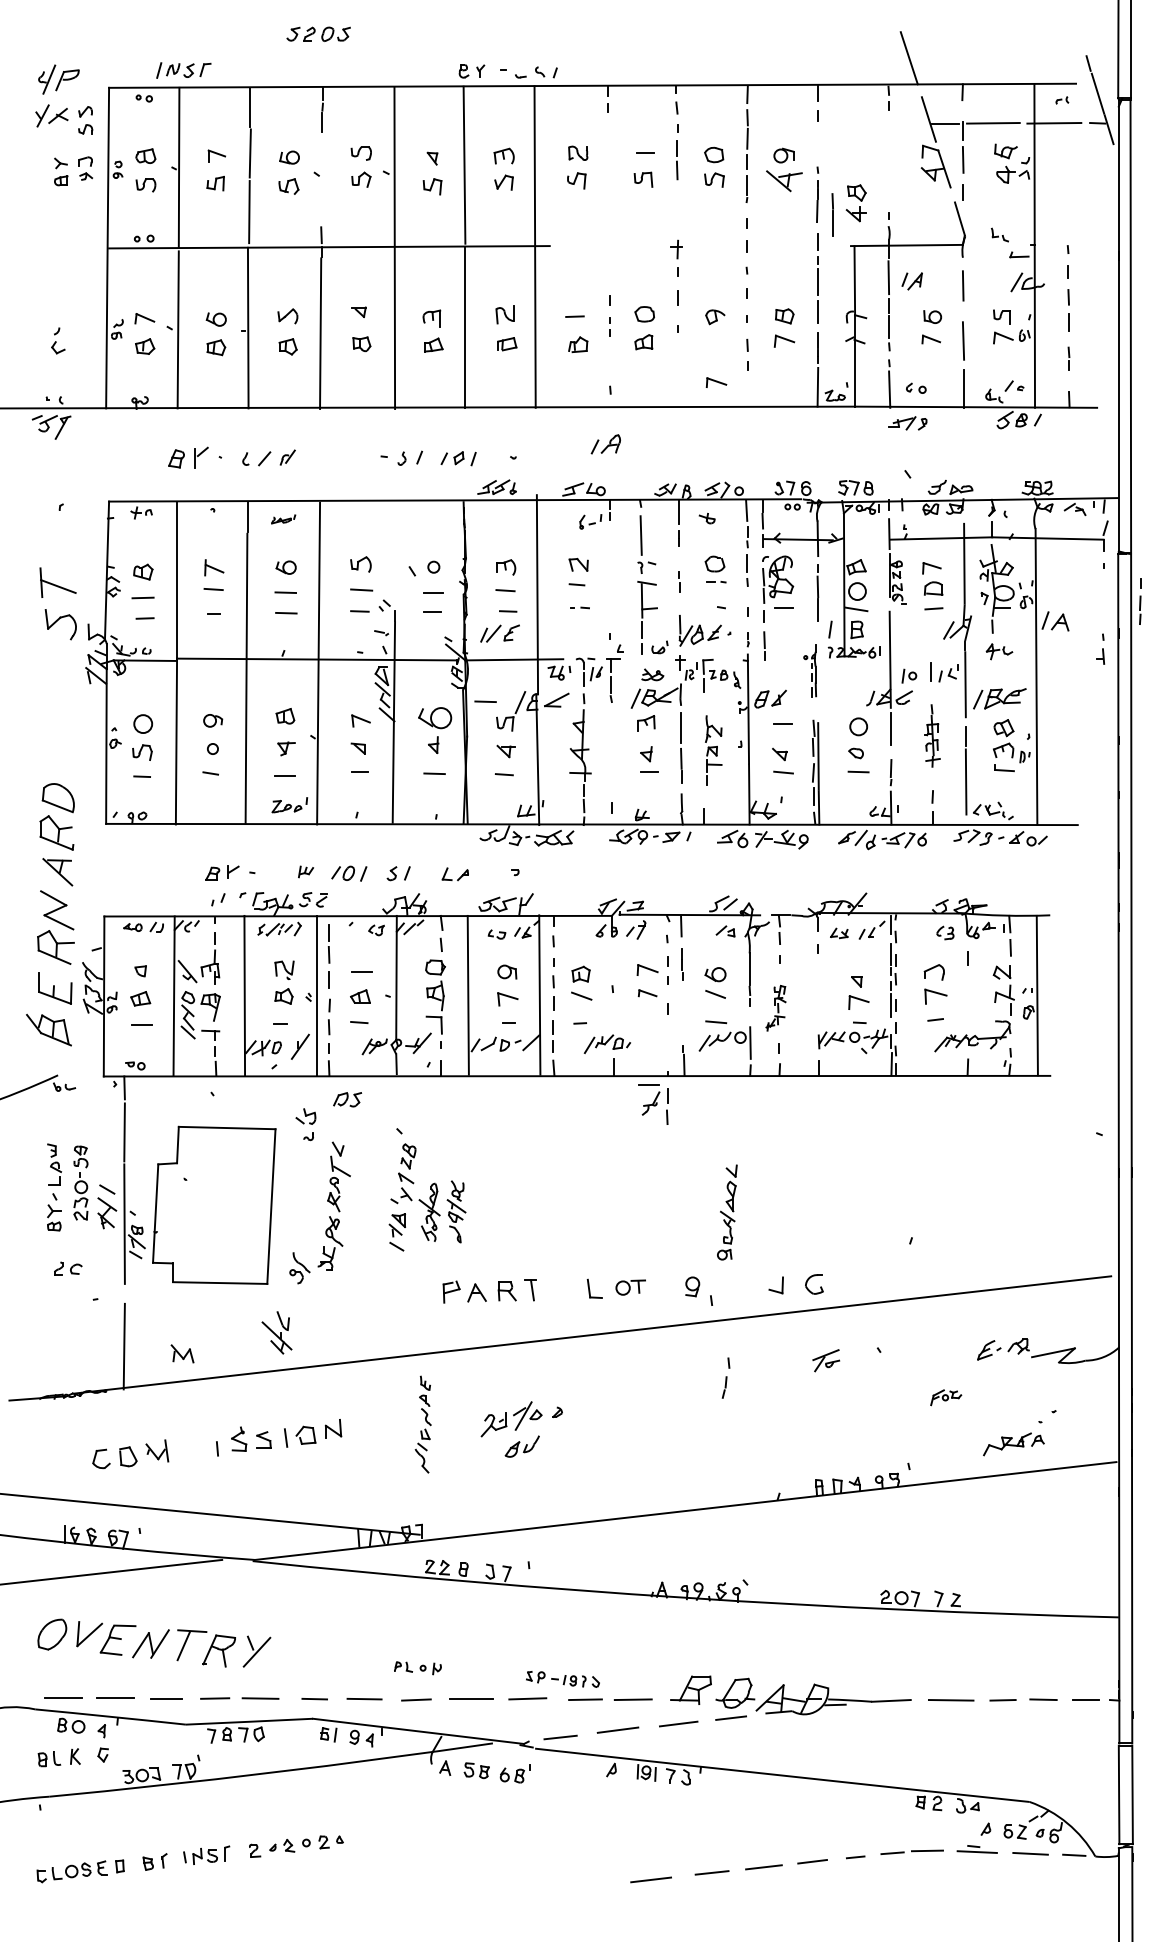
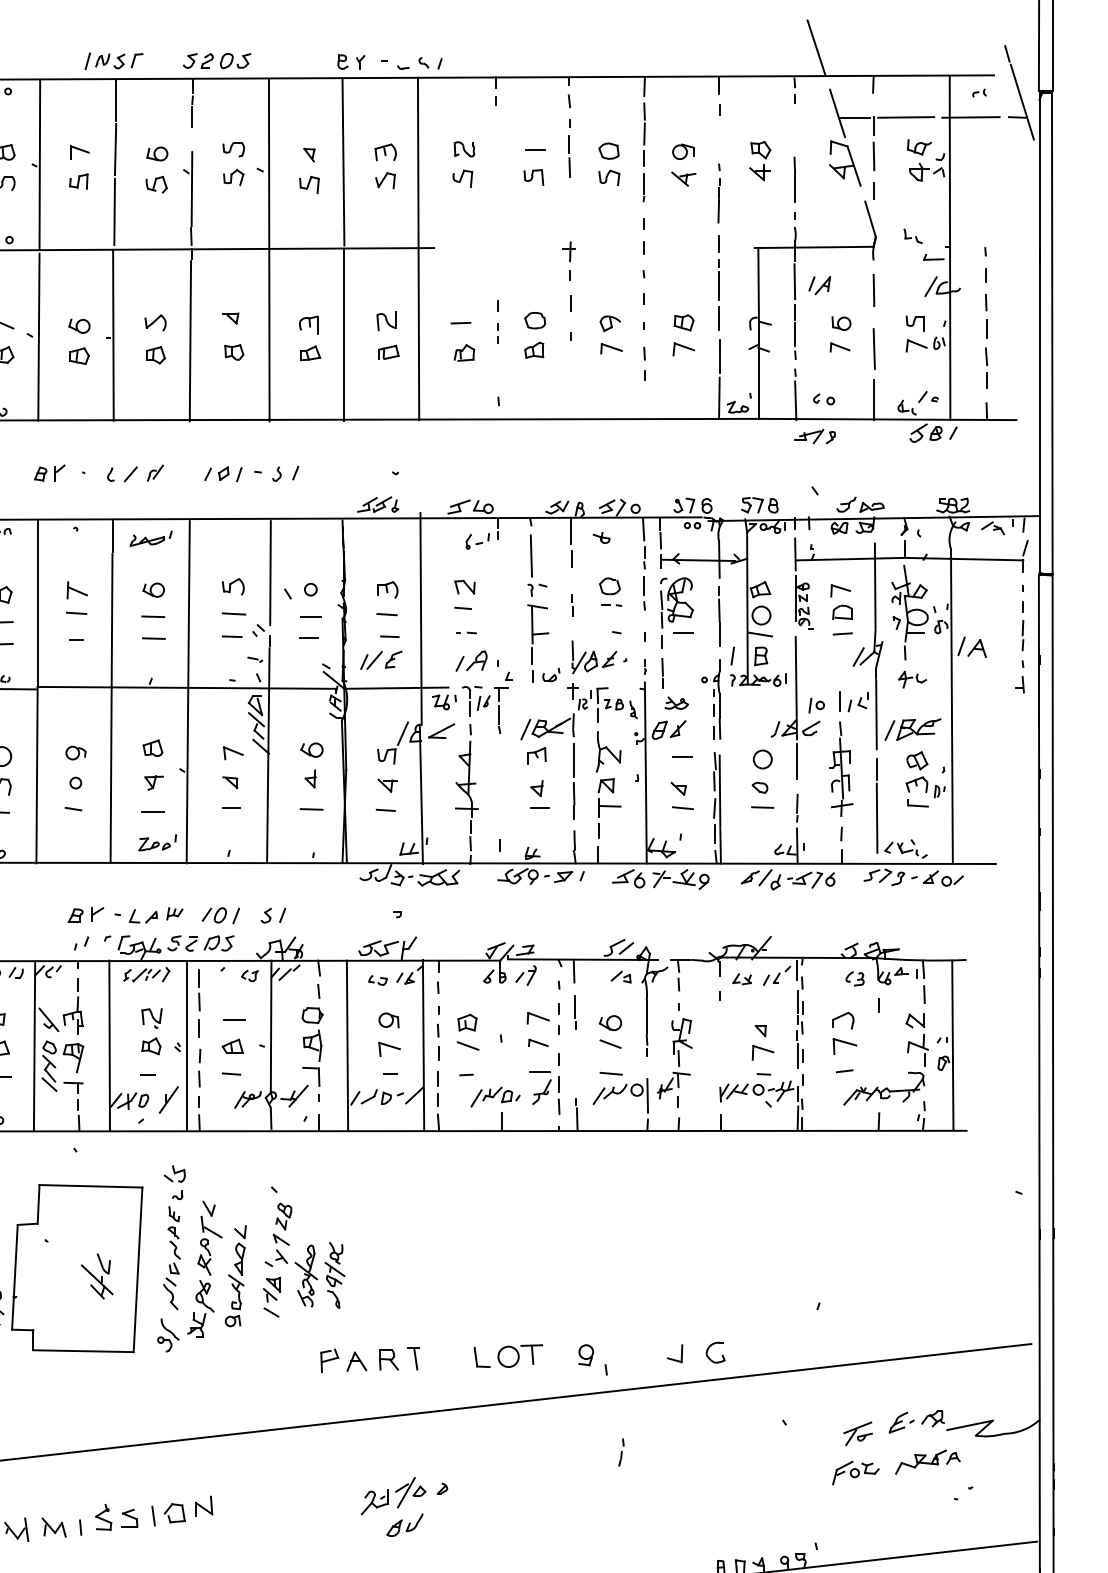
part: (318, 33) -> (216, 60), moved
part: (183, 70) -> (113, 61), moved
part: (784, 181) -> (683, 179), size x0.62
line: (321, 190) -> (191, 188), added
part: (855, 203) -> (759, 161), moved
line: (832, 214) -> (794, 179), moved
part: (1068, 358) -> (985, 367), size x1.67
part: (716, 382) -> (611, 348), moved
part: (605, 444) -> (471, 661), moved
part: (188, 457) -> (49, 472), size x0.71
part: (458, 458) -> (223, 474), moved
part: (283, 519) -> (150, 538), size x1.67
line: (395, 551) -> (270, 572), added
part: (1140, 601) -> (1023, 626), moved
part: (809, 670) -> (710, 699), size x1.43
part: (652, 674) -> (676, 702), moved
line: (485, 701) -> (365, 732), removed
part: (434, 717) -> (311, 749), size x0.62
part: (932, 735) -> (841, 768), size x1.43
part: (713, 750) -> (608, 784), size x1.43
part: (454, 874) -> (142, 916), moved
part: (775, 1008) -> (674, 1059), size x1.67
part: (347, 1099) -> (218, 943), moved
part: (653, 1104) -> (544, 1093), moved
part: (727, 1212) -> (236, 1276), moved
part: (630, 1287) -> (520, 1355), size x1.43
part: (276, 1332) -> (96, 1276), moved
part: (182, 1353) -> (54, 1527), moved
part: (826, 1360) -> (858, 1433), moved
part: (725, 1378) -> (621, 1452), size x0.62
part: (945, 1397) -> (855, 1472), size x1.43
part: (422, 1424) -> (171, 1258), moved
part: (1013, 1444) -> (927, 1462), moved

